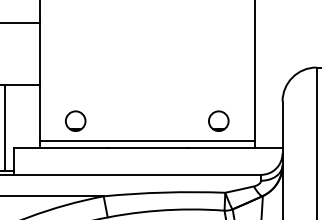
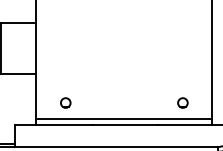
circle: (75, 120) -> (65, 102), size x0.6
circle: (218, 120) -> (182, 102), size x0.6
line: (5, 128) -> (8, 109), removed

